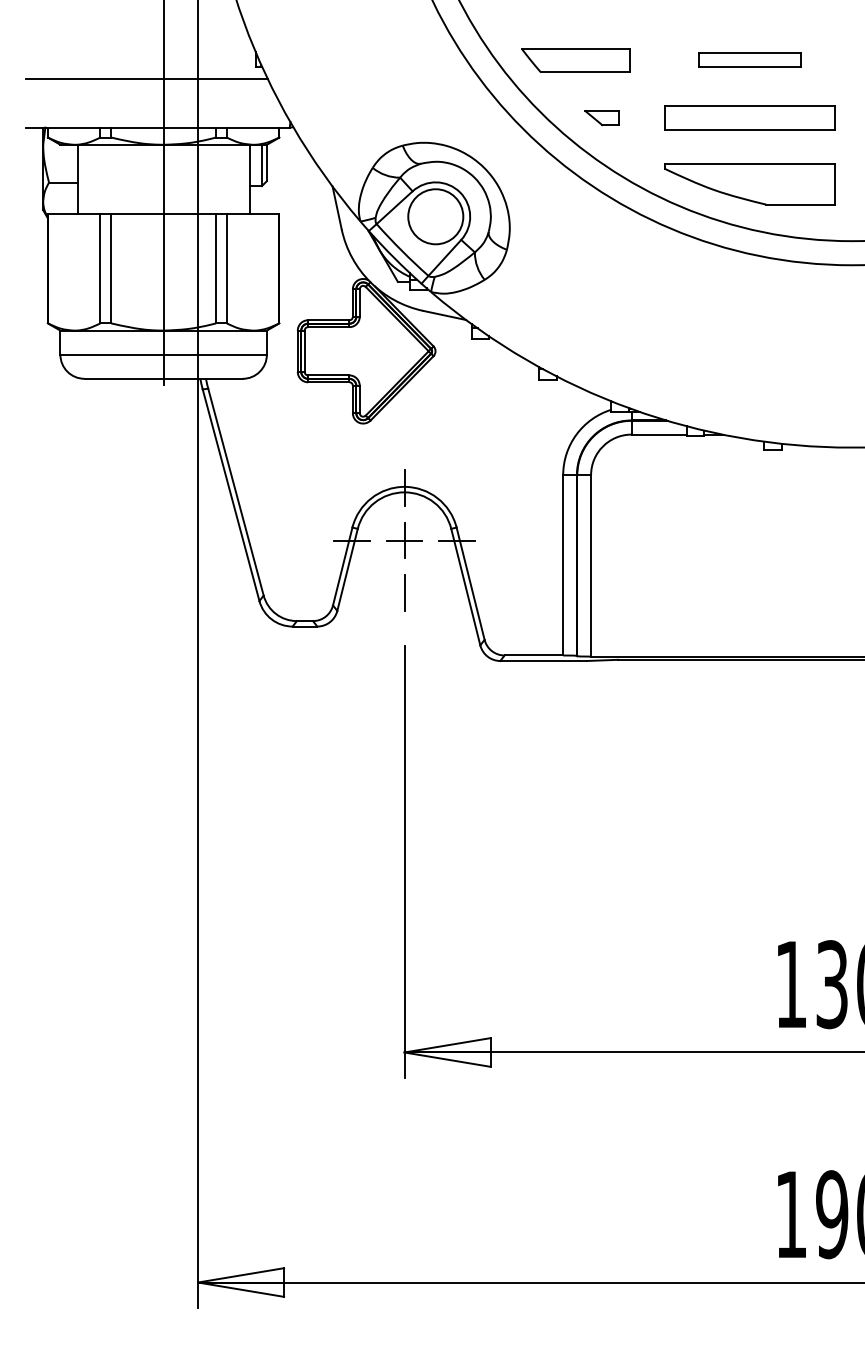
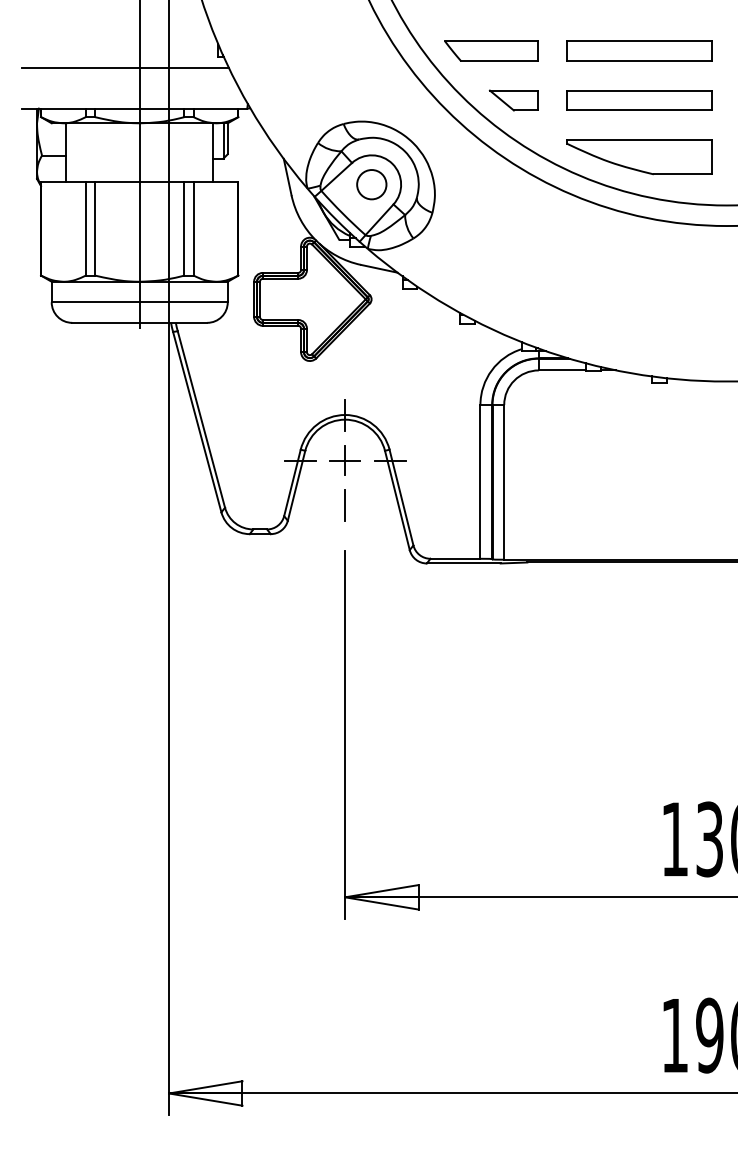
part: (749, 59) -> (639, 50), size x1.67
part: (601, 118) -> (513, 100), size x1.67
circle: (435, 216) -> (371, 184), size x0.62

